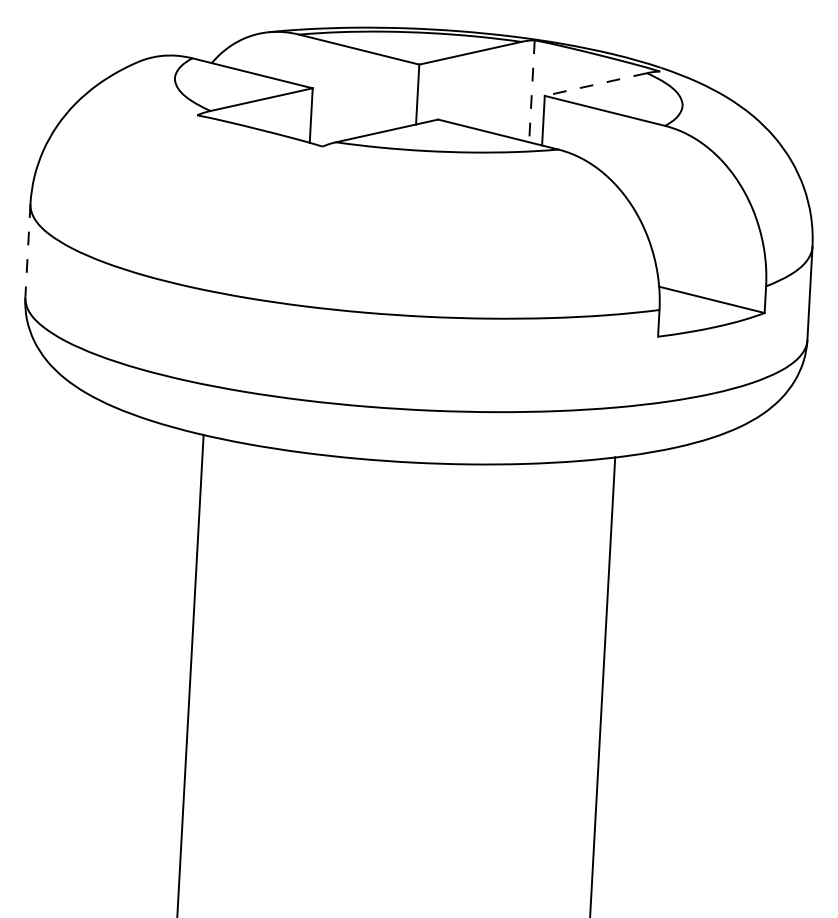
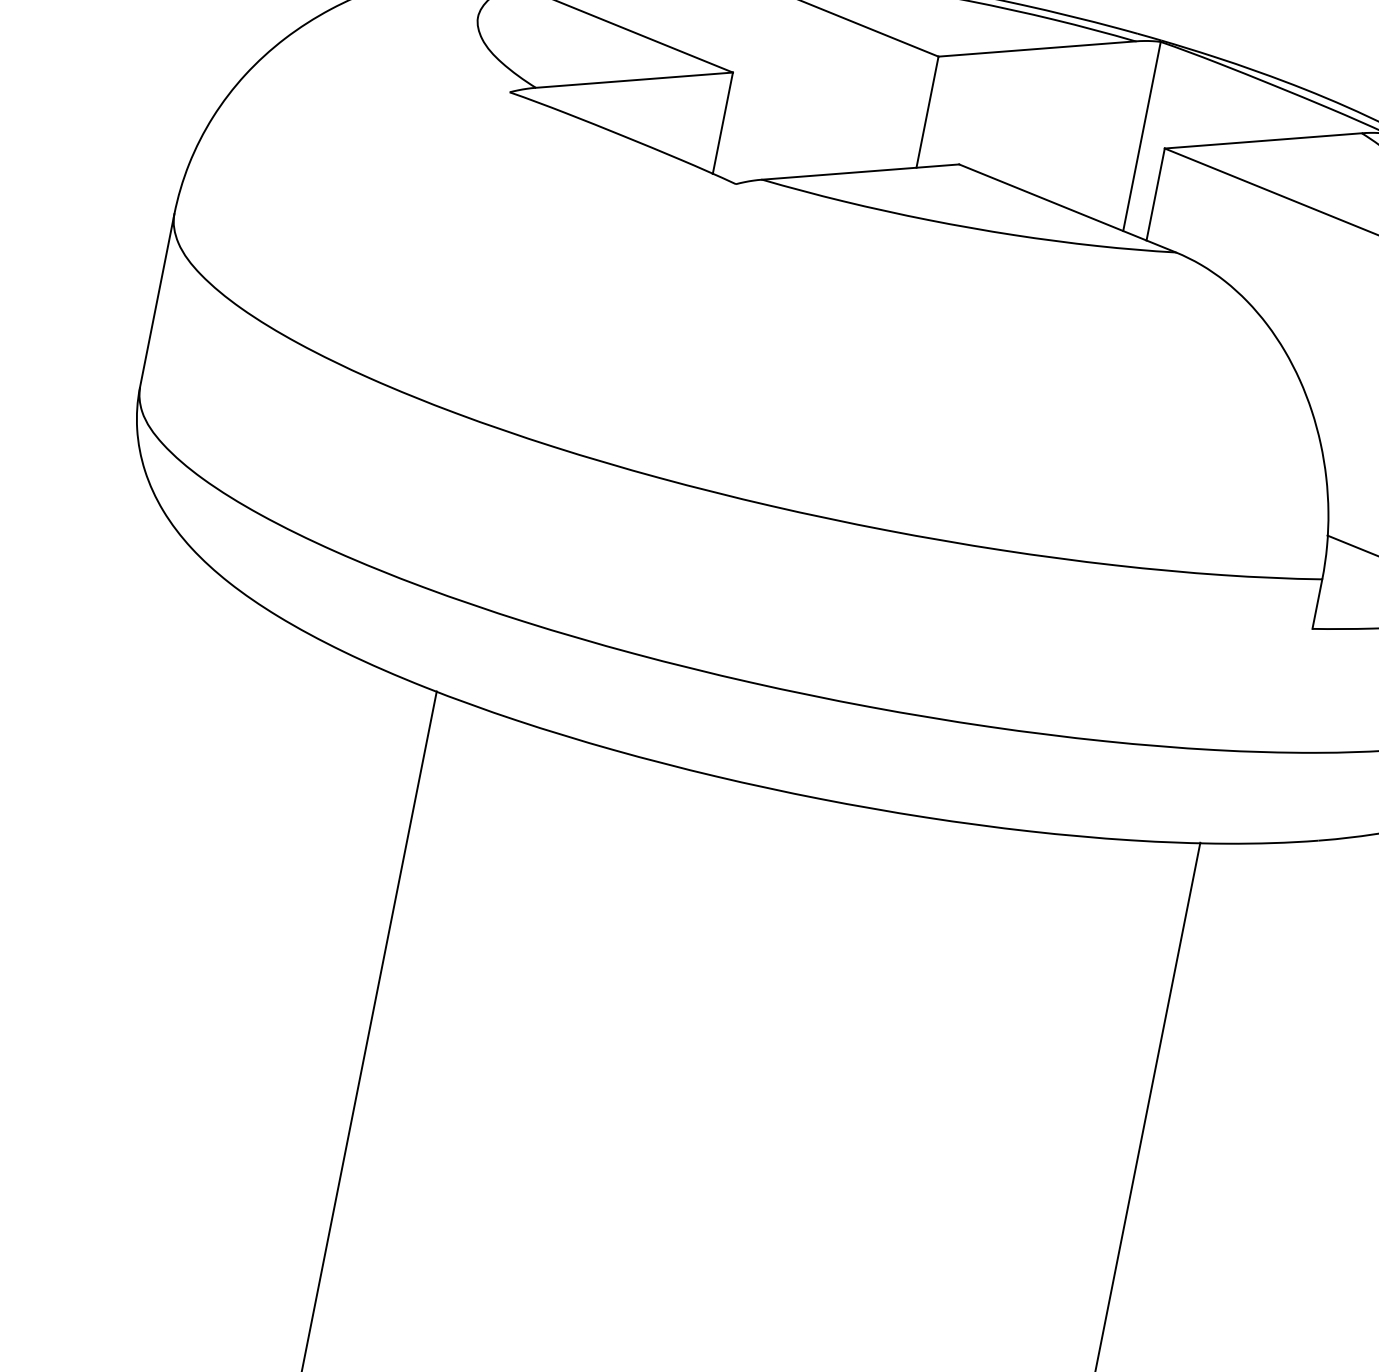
line: (595, 84) -> (1262, 140), dashed -> solid
line: (531, 91) -> (1141, 136), dashed -> solid
line: (27, 250) -> (156, 299), dashed -> solid

